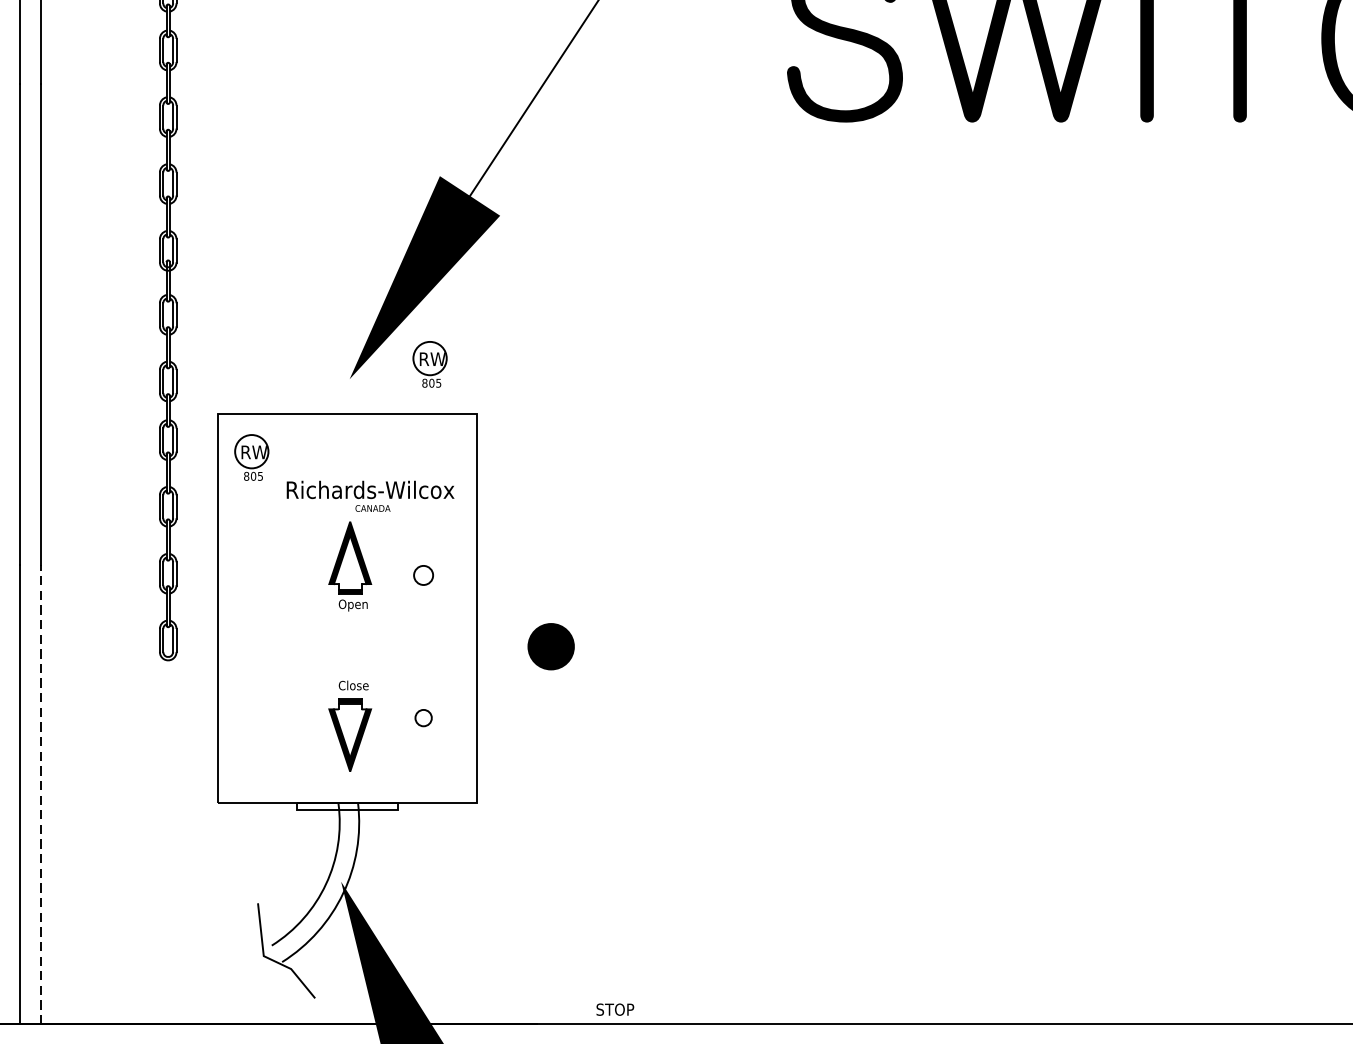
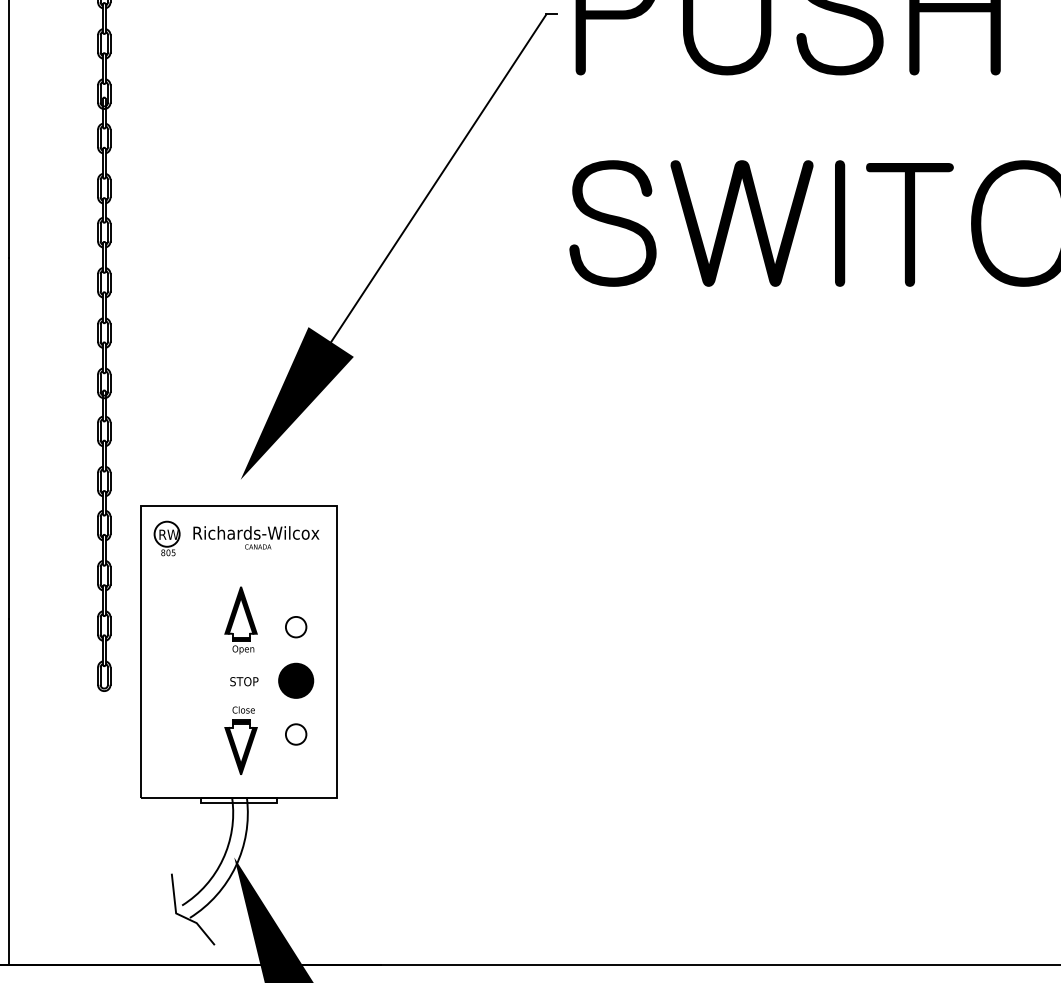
part: (429, 364) -> (300, 468), removed
text: (370, 495) -> (256, 537), moved
circle: (423, 575) -> (296, 627), size x1.43
part: (551, 646) -> (296, 680), moved
circle: (423, 718) -> (296, 734), size x1.67
line: (40, 793) -> (8, 791), dashed -> solid
text: (615, 1009) -> (244, 681), moved

